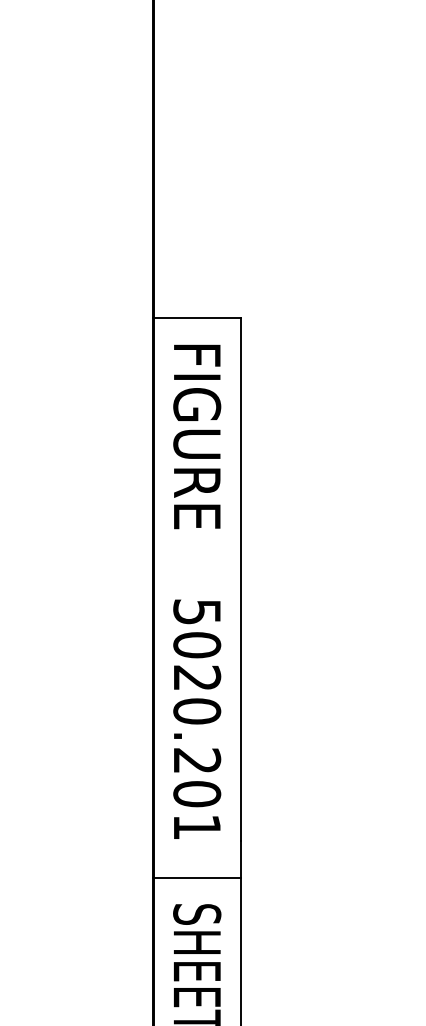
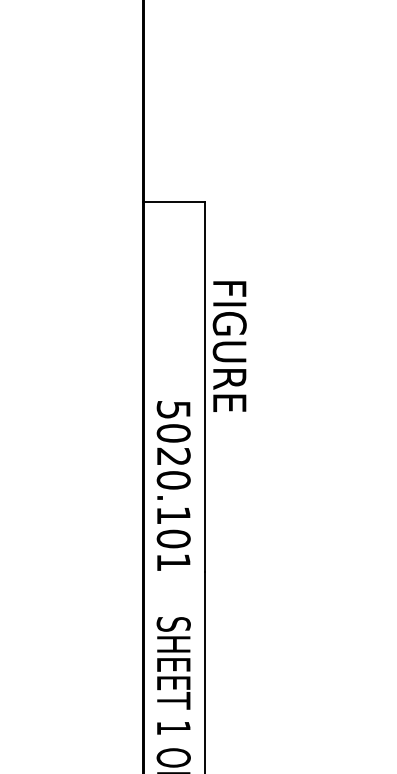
text: (196, 436) -> (229, 346), moved
text: (196, 759) -> (173, 514), 5020.201 -> 5020.101
line: (196, 877) -> (173, 598), removed

